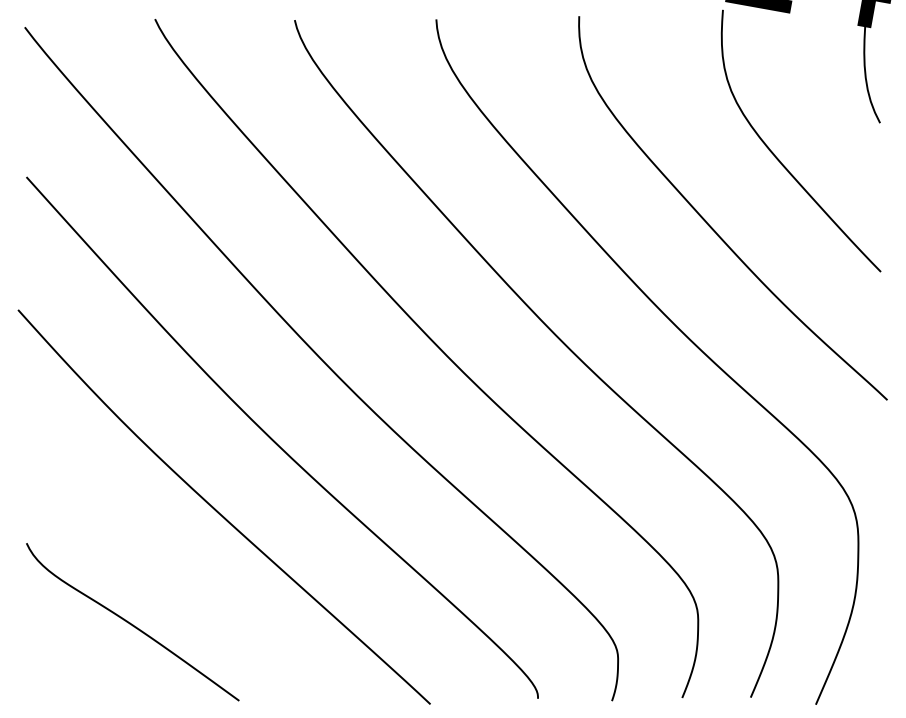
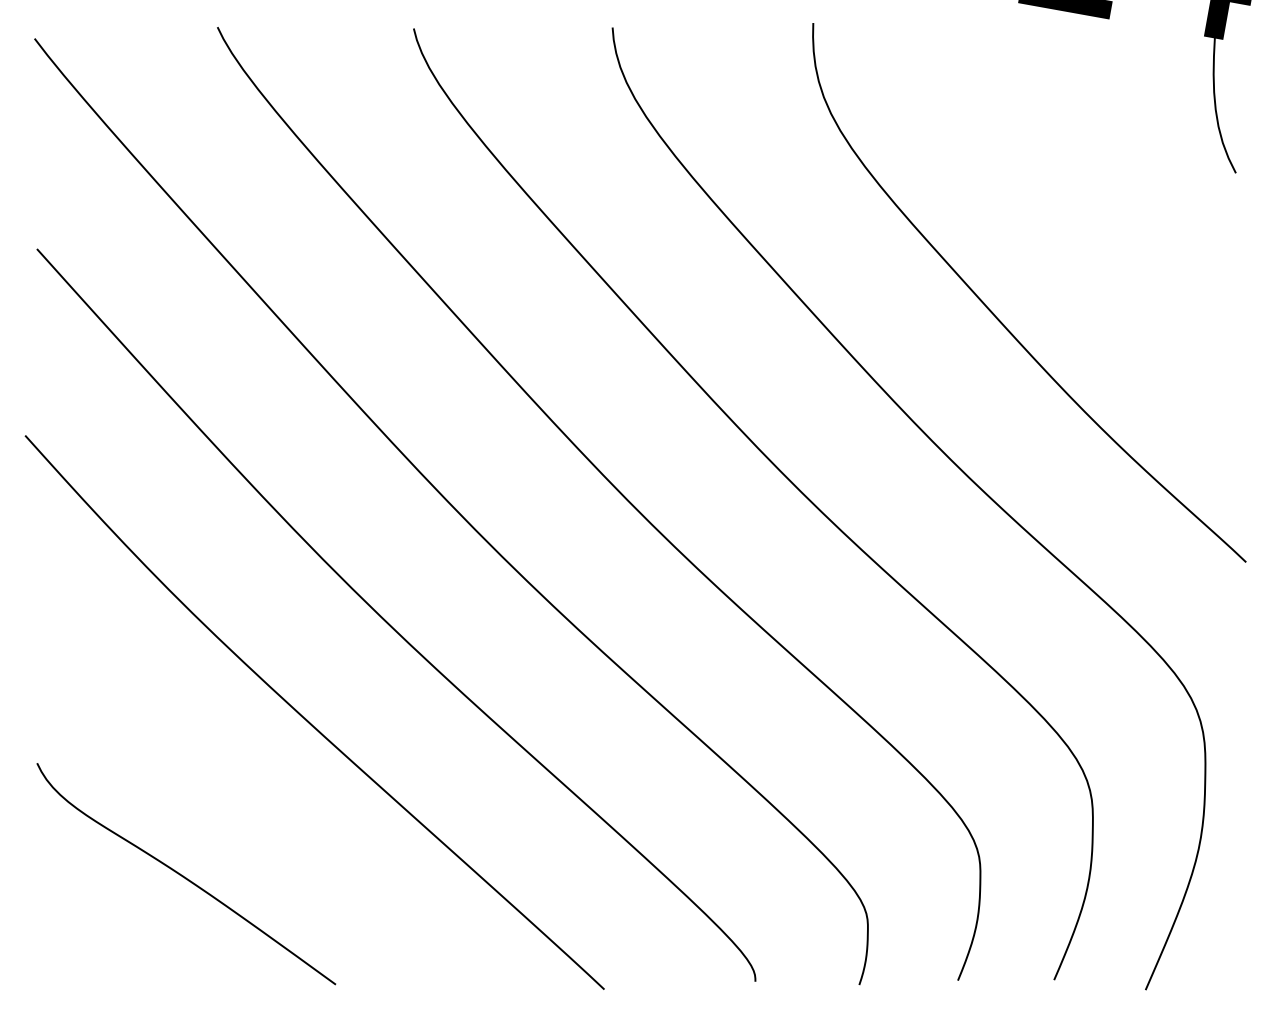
curve: (778, 158) -> (1092, 222), removed

